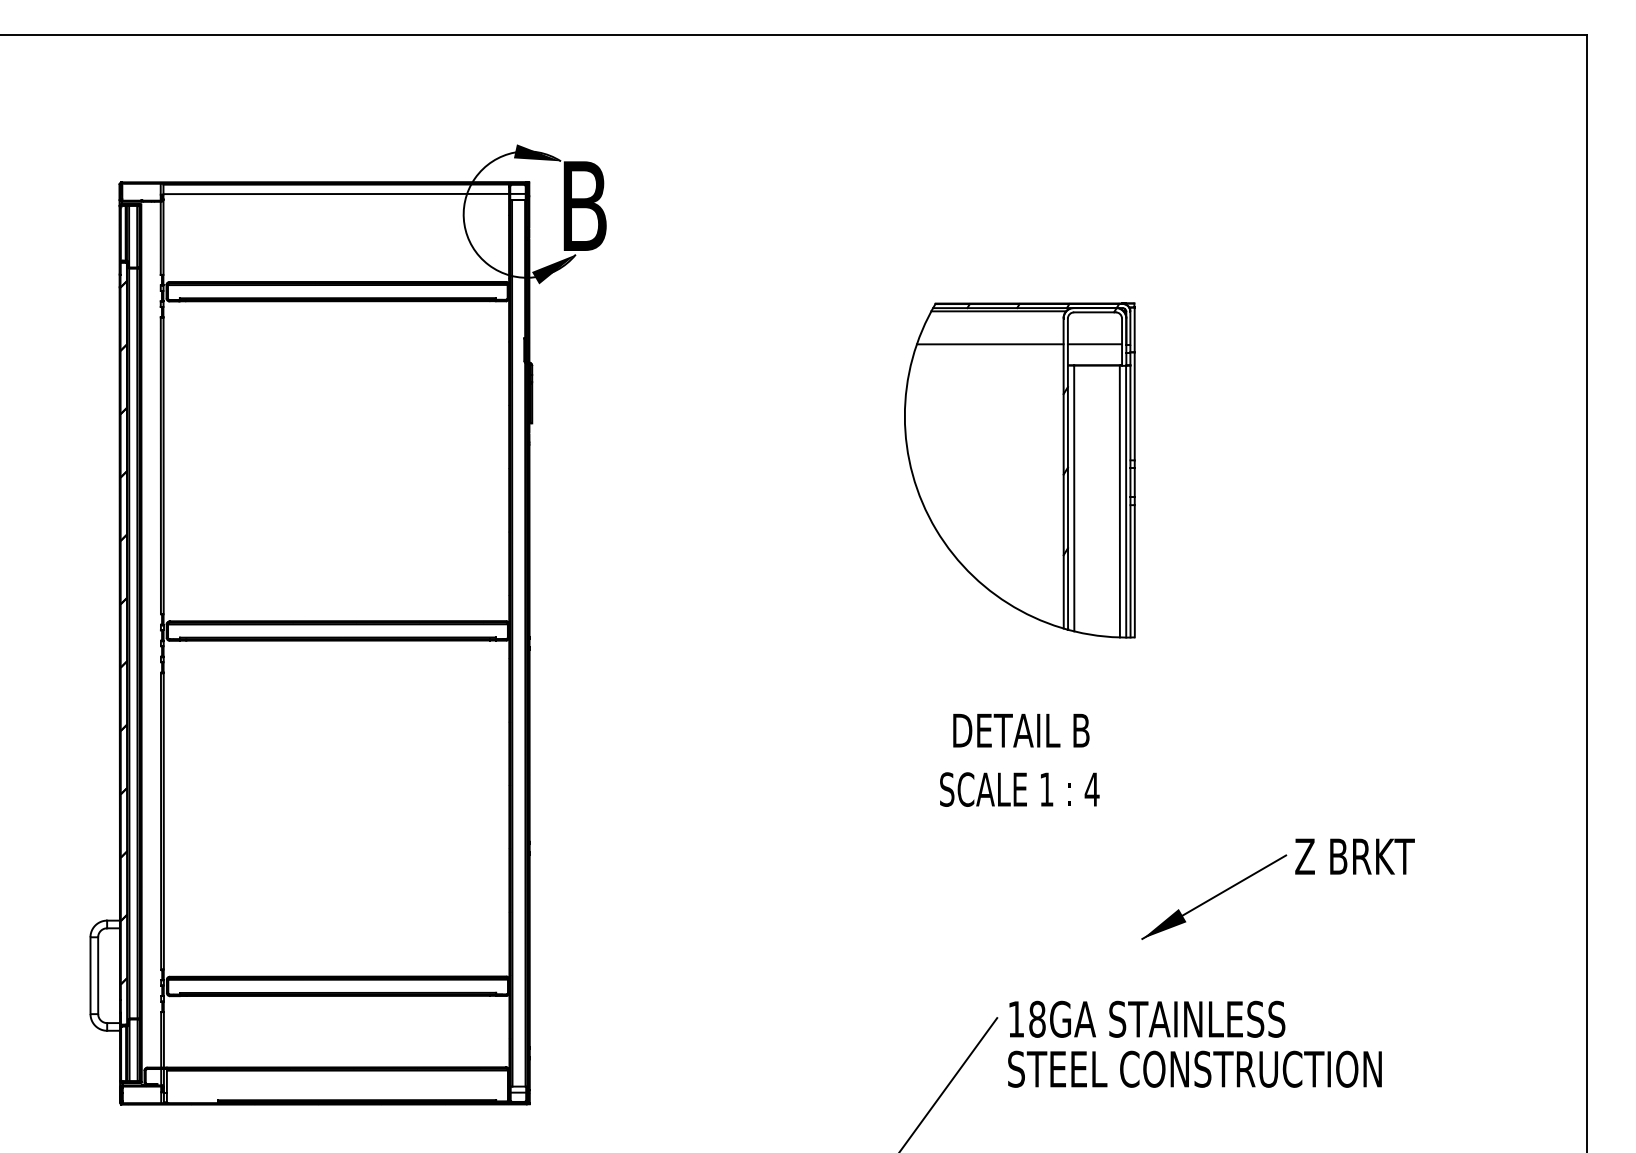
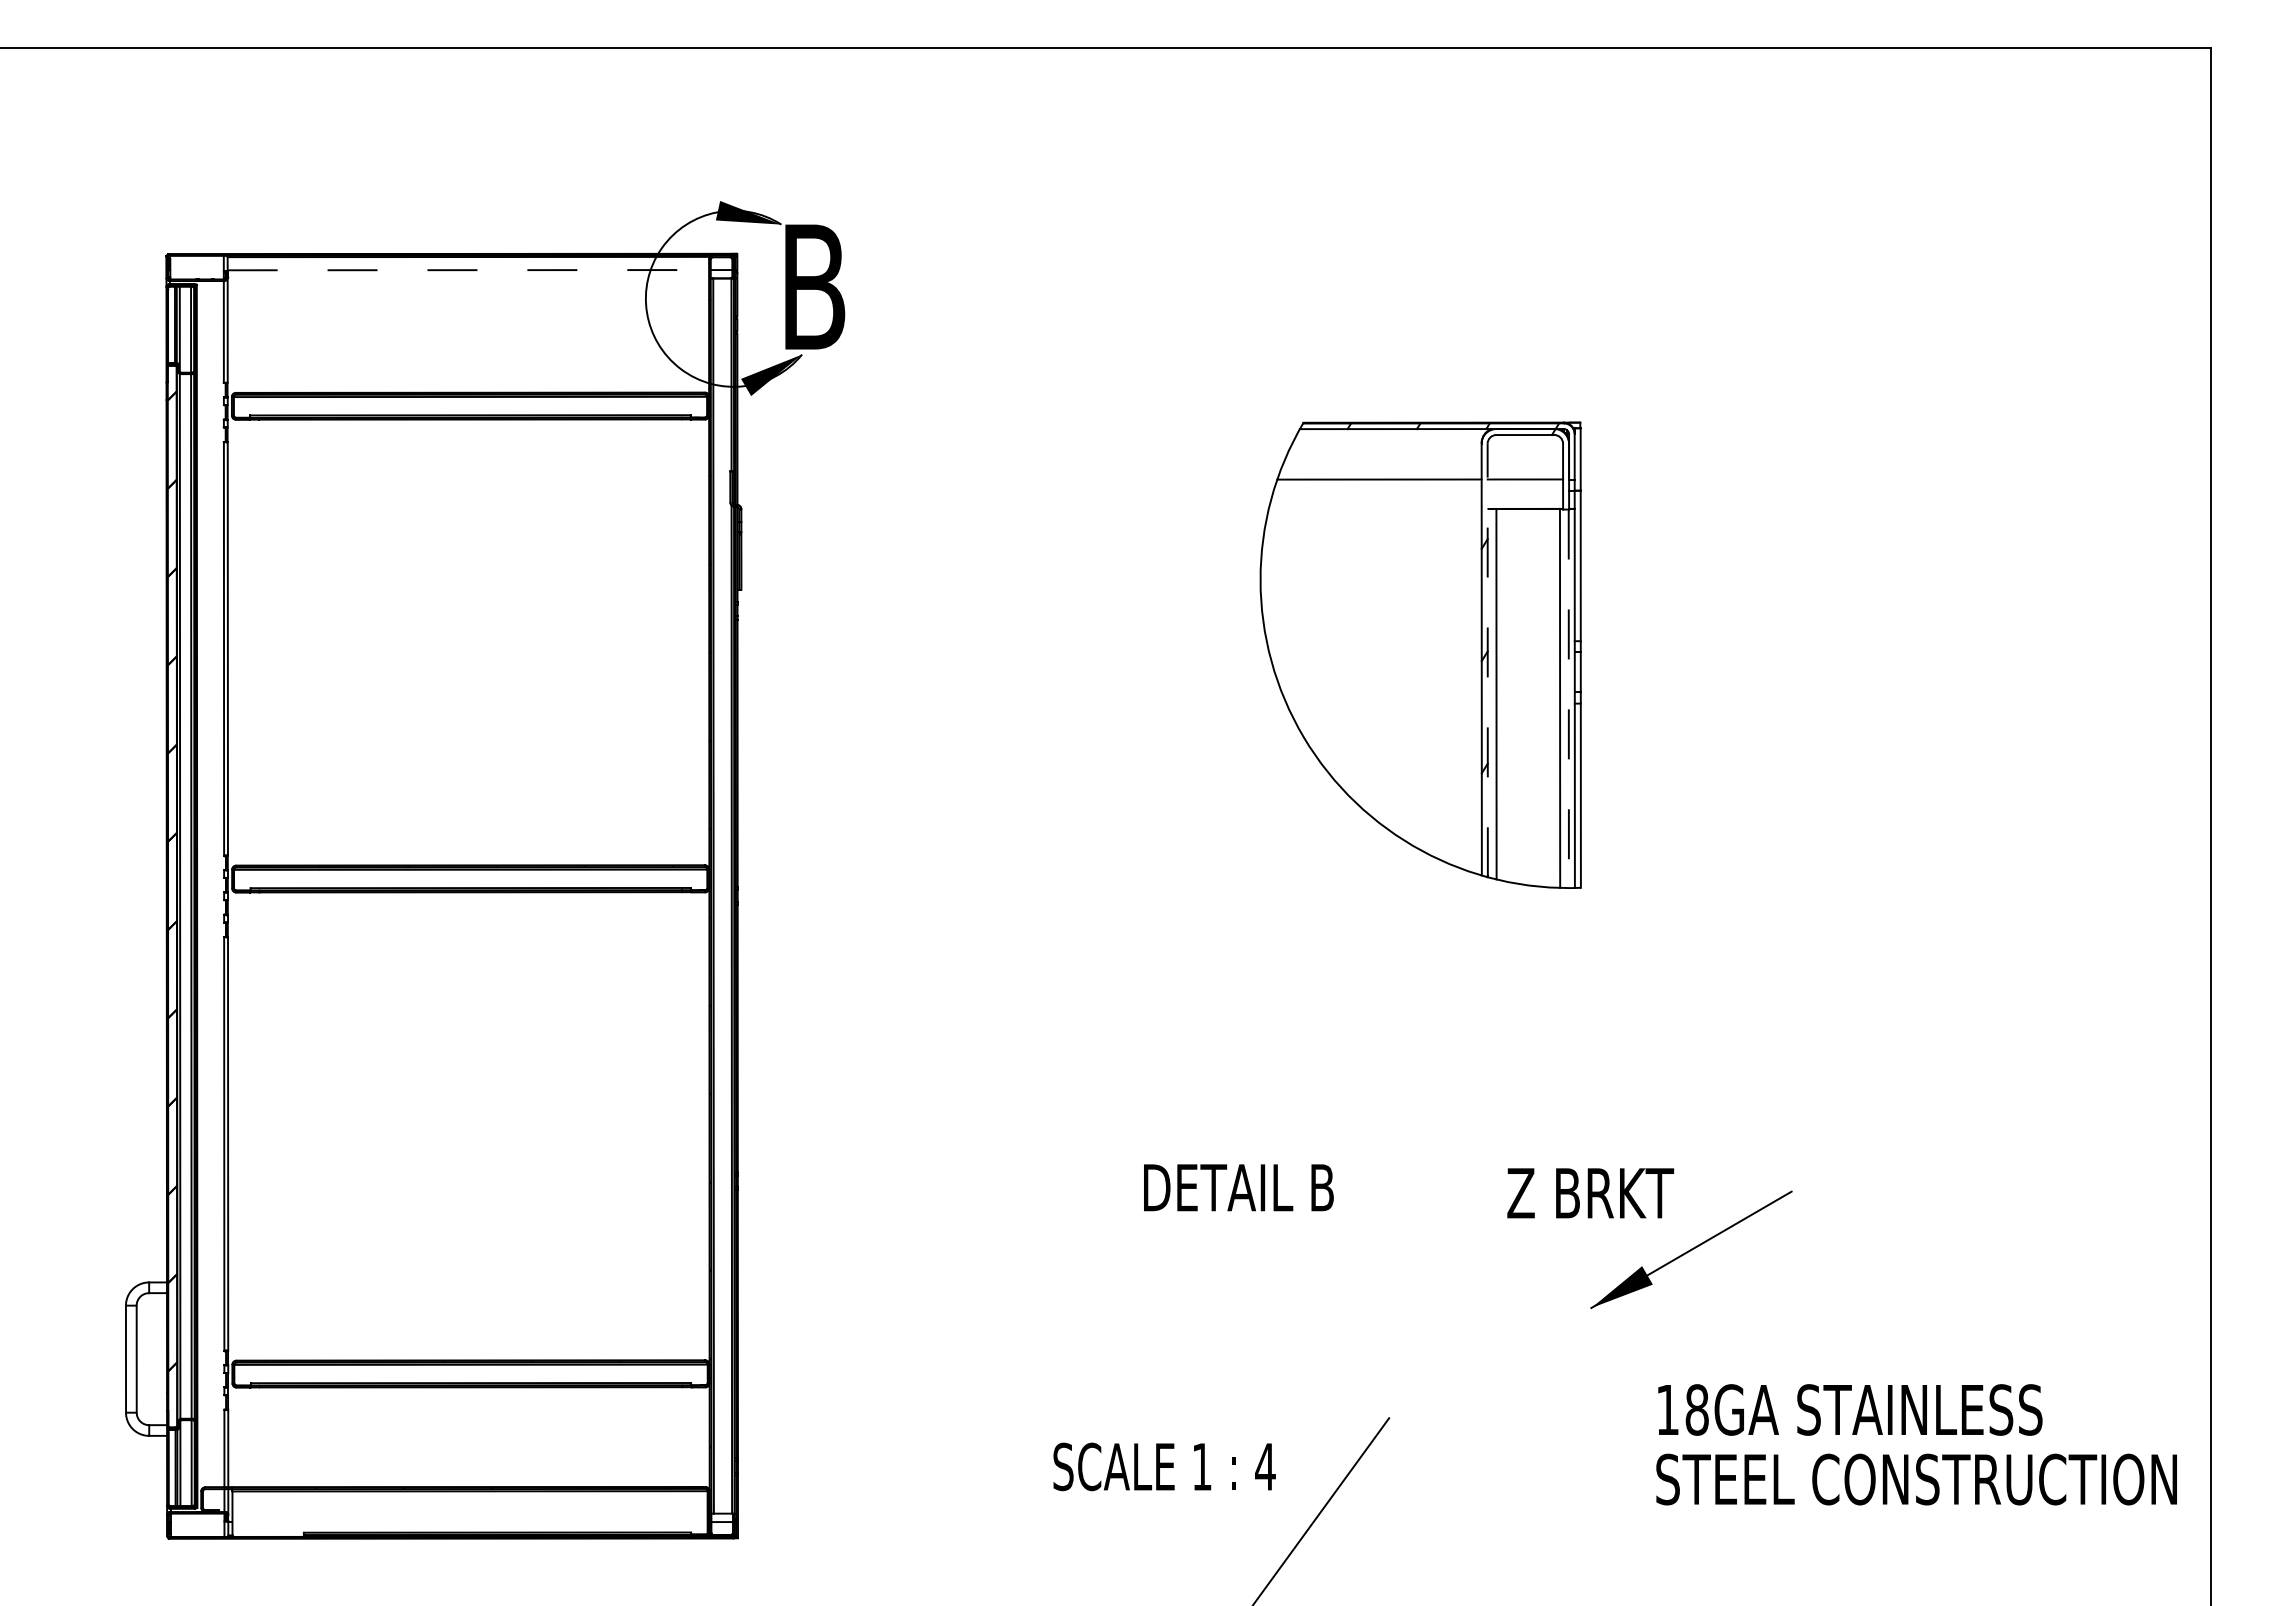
line: (336, 194) -> (468, 270), solid -> dashed
line: (998, 311) -> (1391, 433), removed
line: (1067, 474) -> (1487, 660), solid -> dashed
line: (1125, 502) -> (1568, 699), solid -> dashed
text: (1021, 730) -> (1238, 1187), moved
text: (1019, 789) -> (1164, 1466), moved
text: (1354, 856) -> (1590, 1193), moved
text: (1194, 1044) -> (1916, 1444), moved

